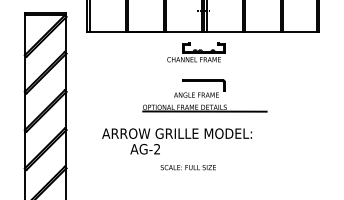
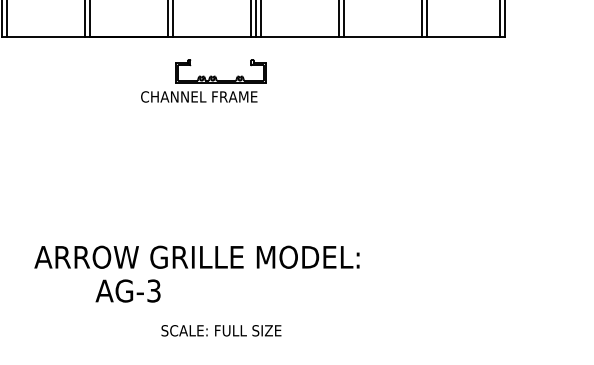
part: (196, 52) -> (204, 81), moved
part: (204, 95) -> (256, 174), removed
text: (157, 149) -> (154, 291), AG-2 -> AG-3

